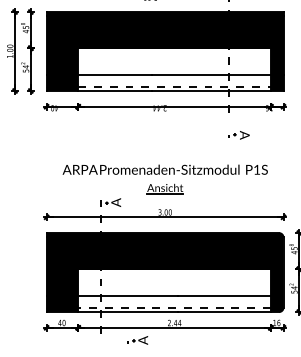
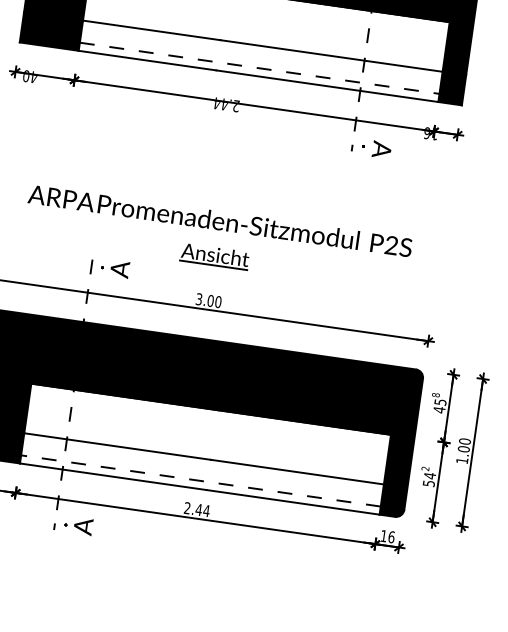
part: (238, 135) -> (370, 148), moved
text: (256, 169) -> (390, 244), P1S -> P2S
part: (137, 340) -> (72, 525), moved

